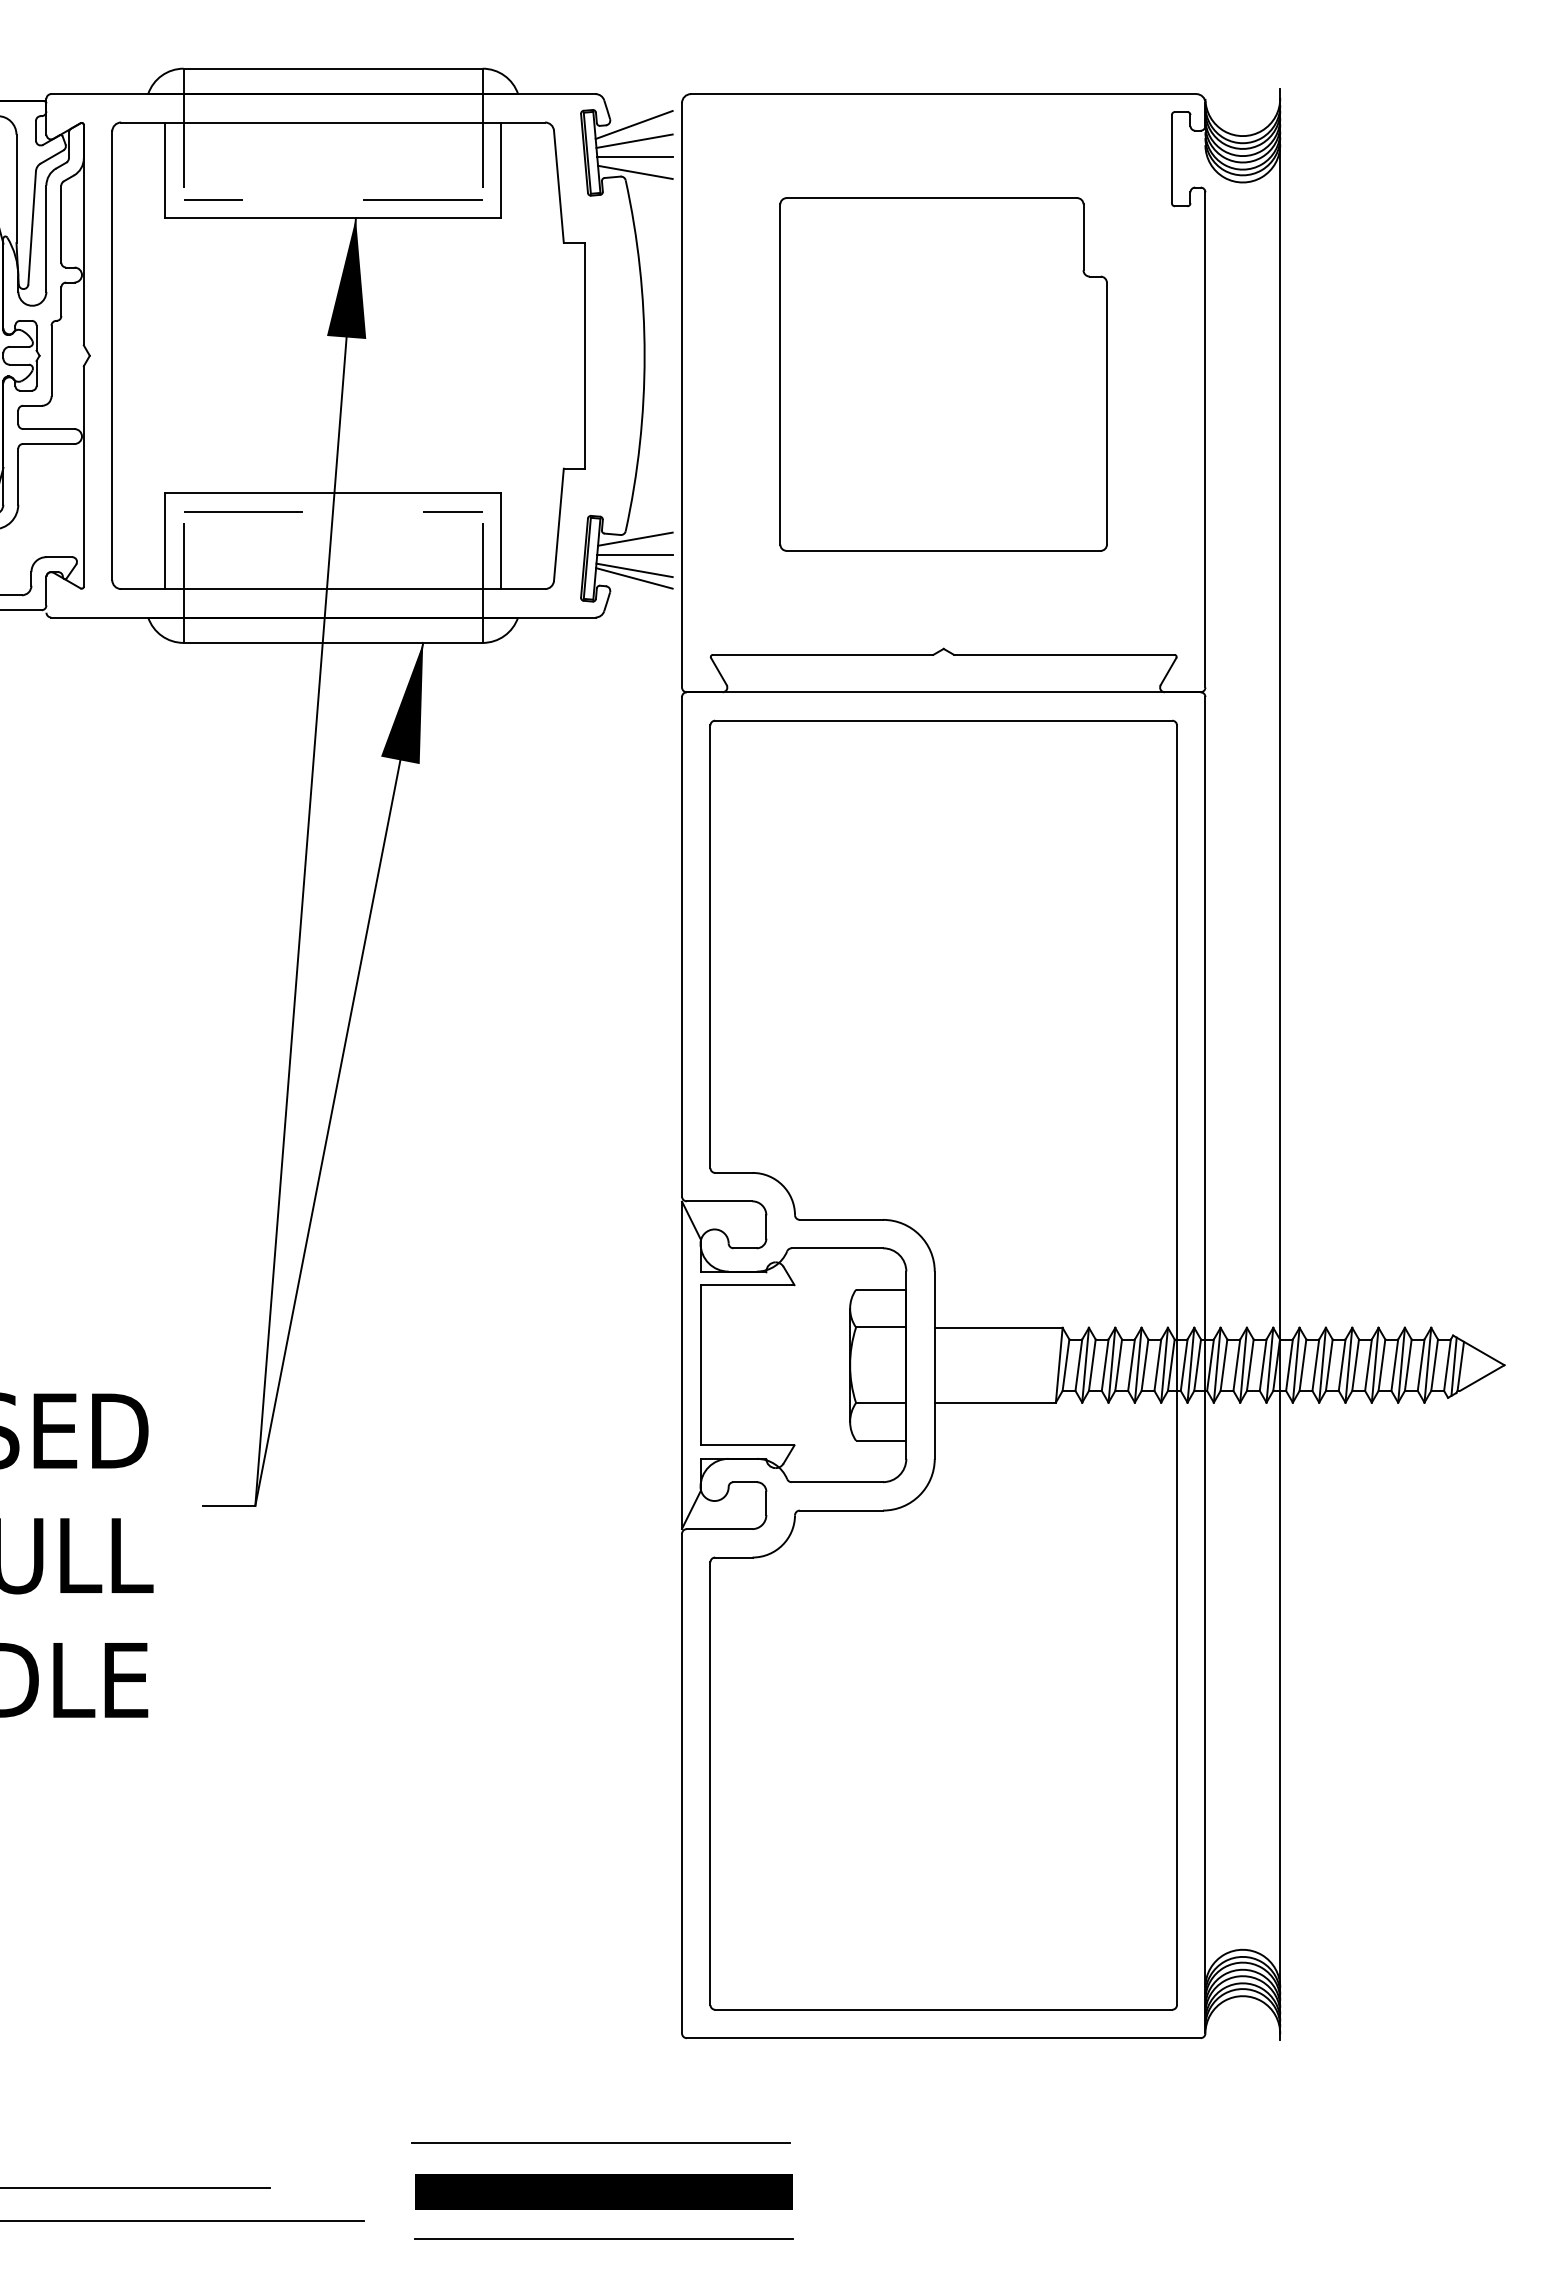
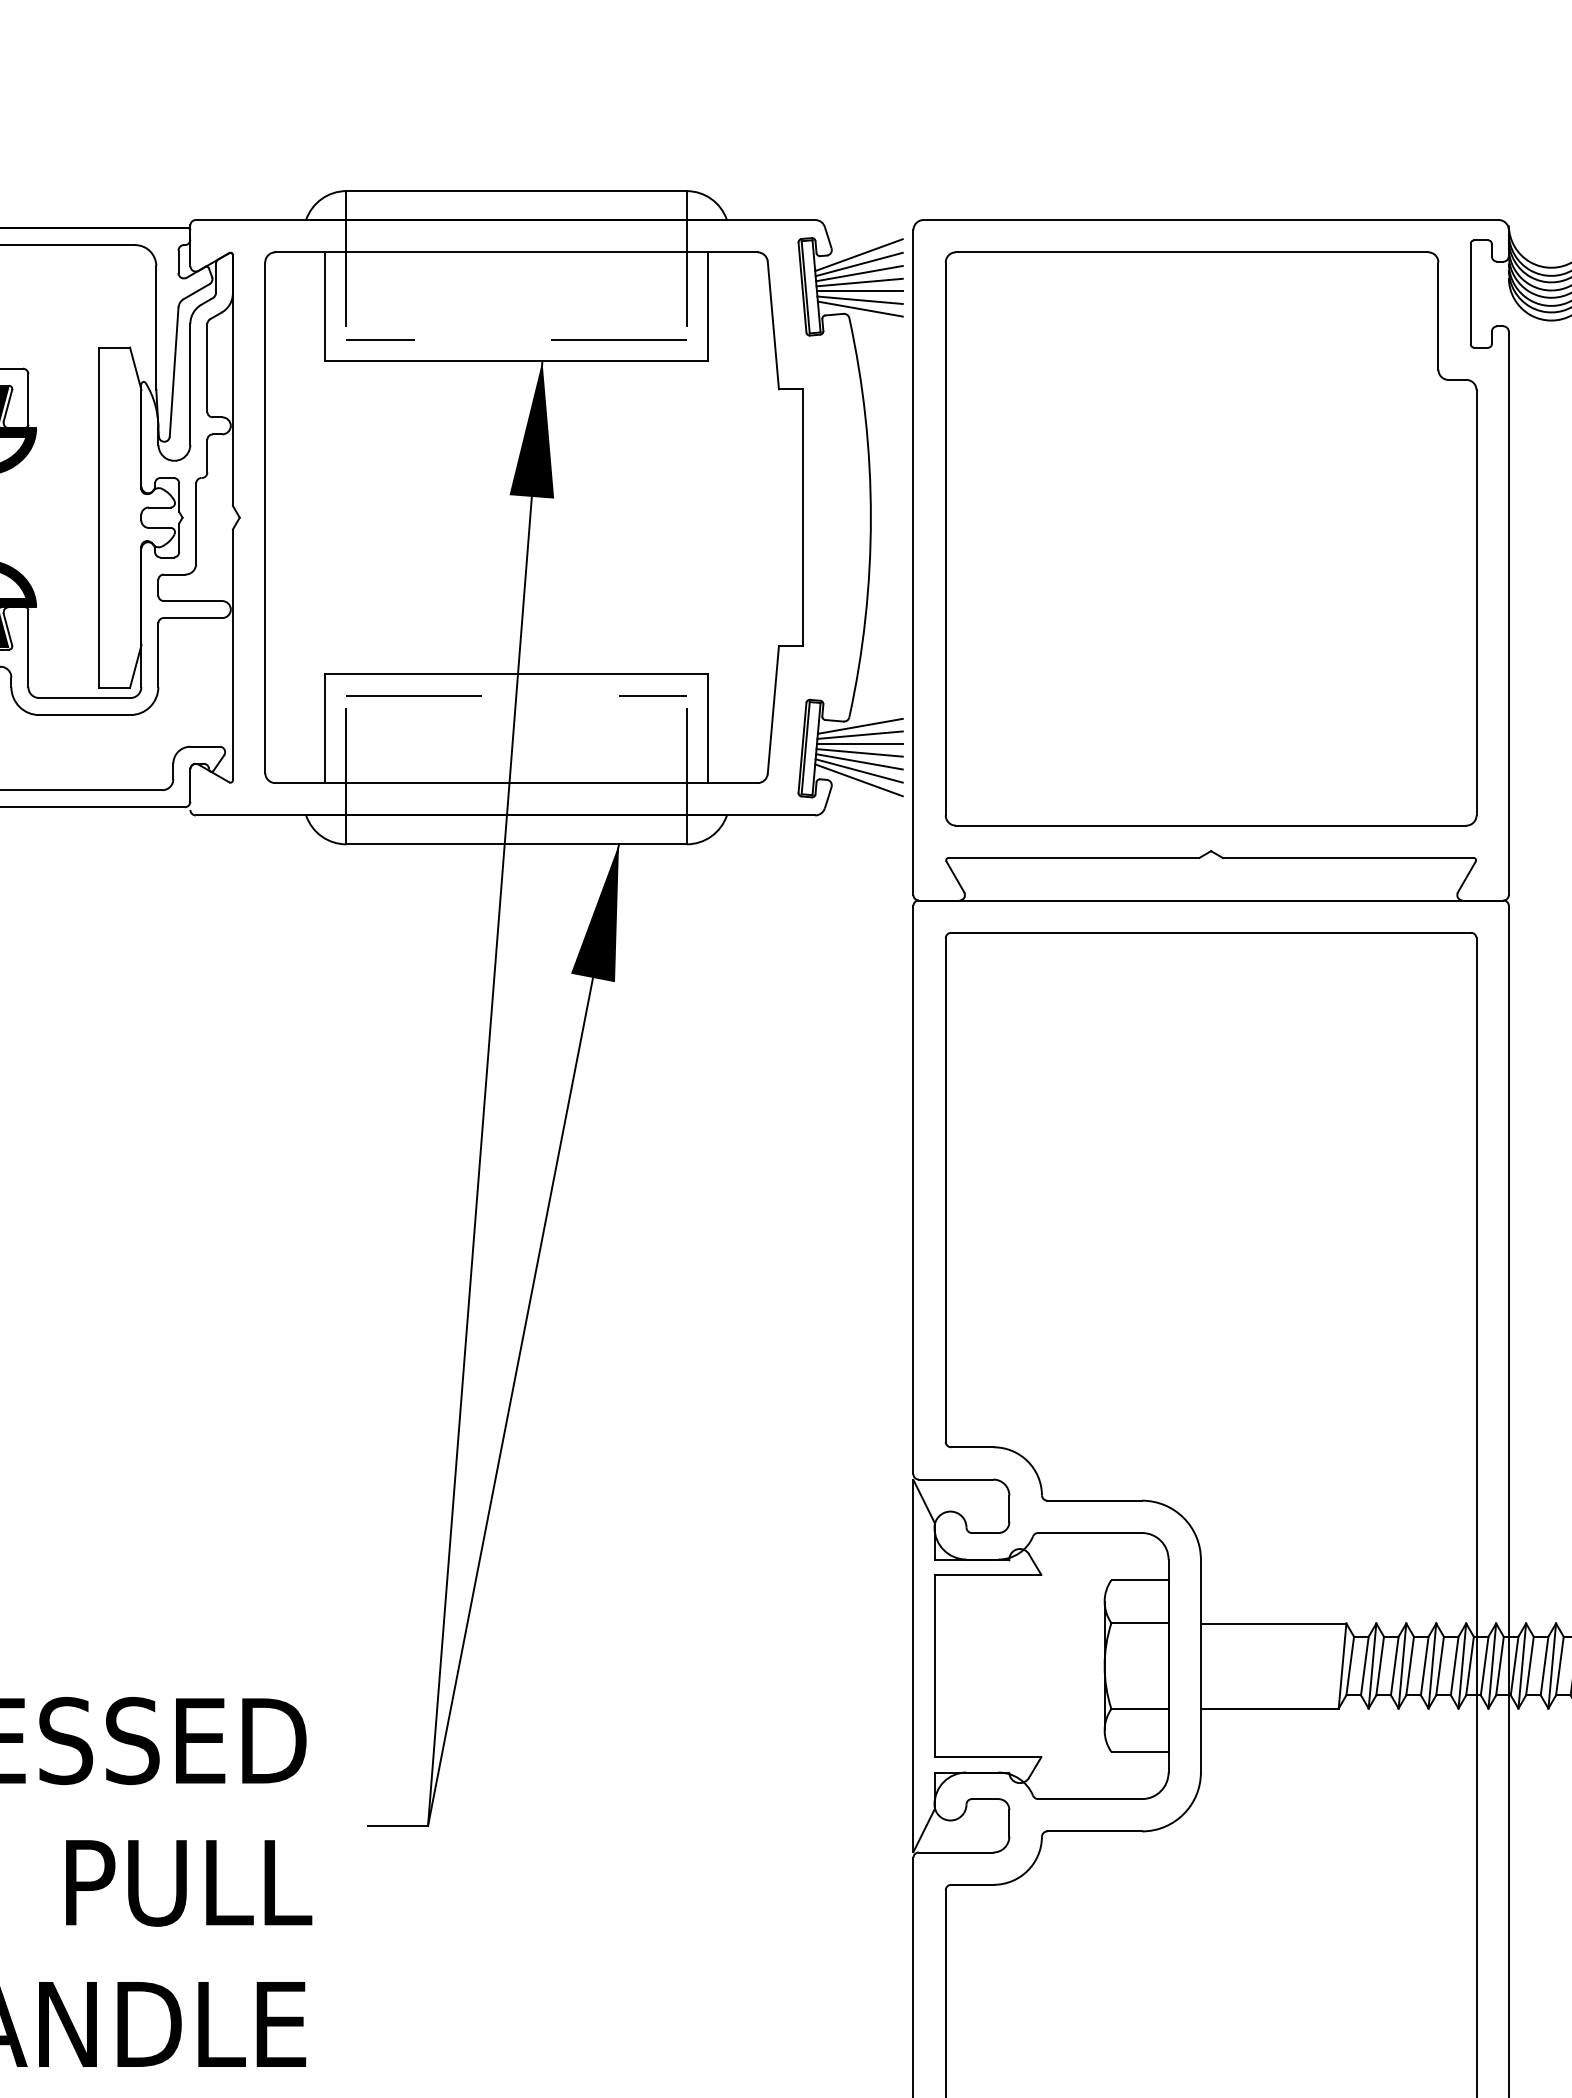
line: (634, 132) -> (859, 263), added
line: (634, 148) -> (859, 281), added
line: (634, 164) -> (859, 300), added
part: (943, 374) -> (1210, 538), size x1.43
line: (634, 546) -> (859, 734), added
line: (634, 562) -> (859, 752), added
line: (633, 586) -> (858, 780), added

